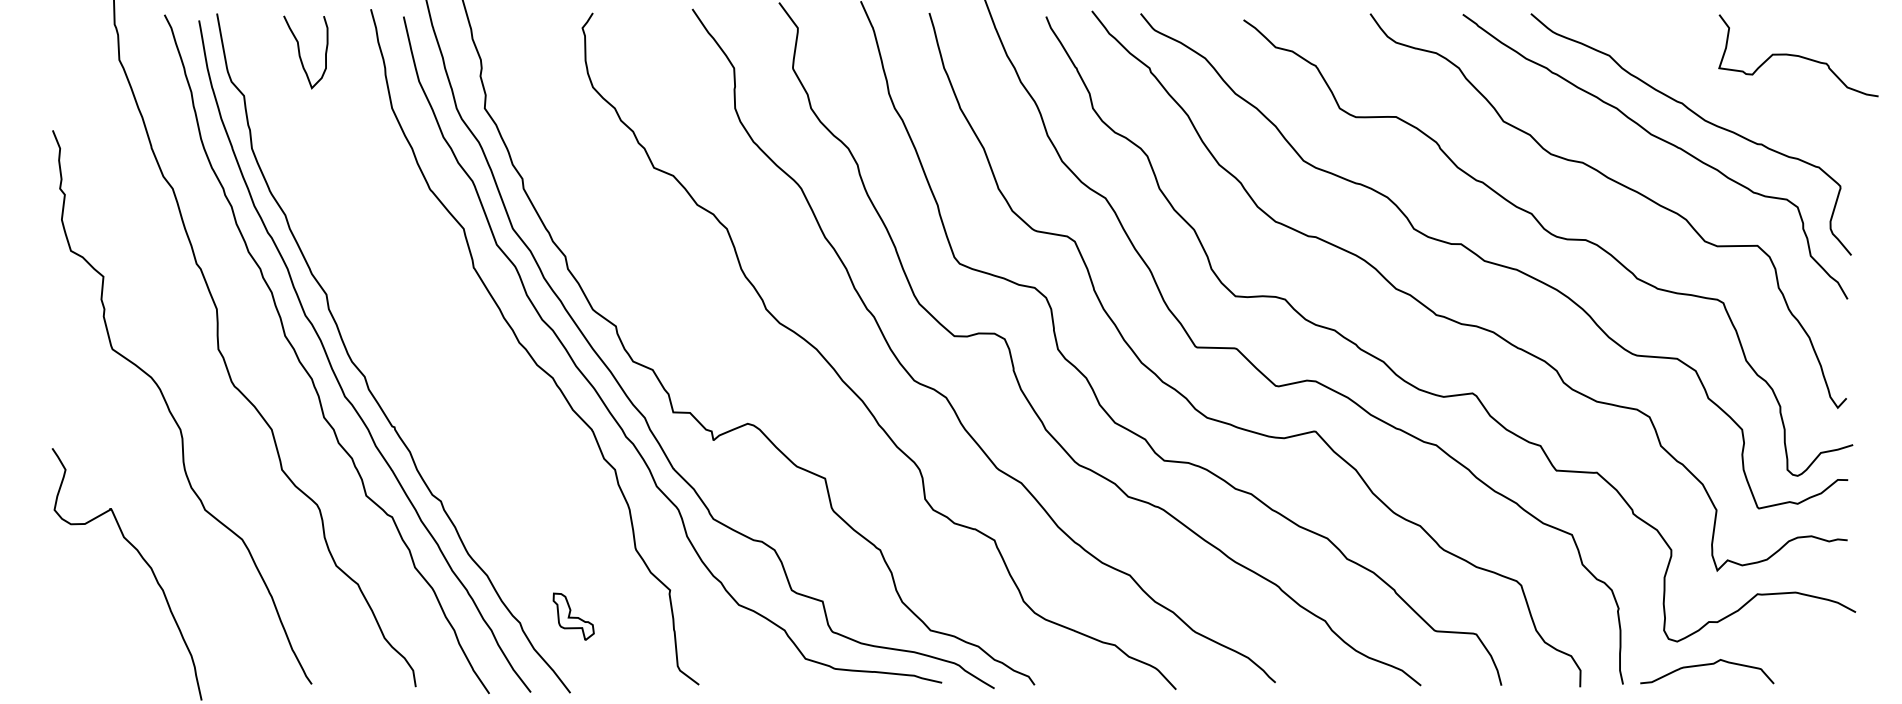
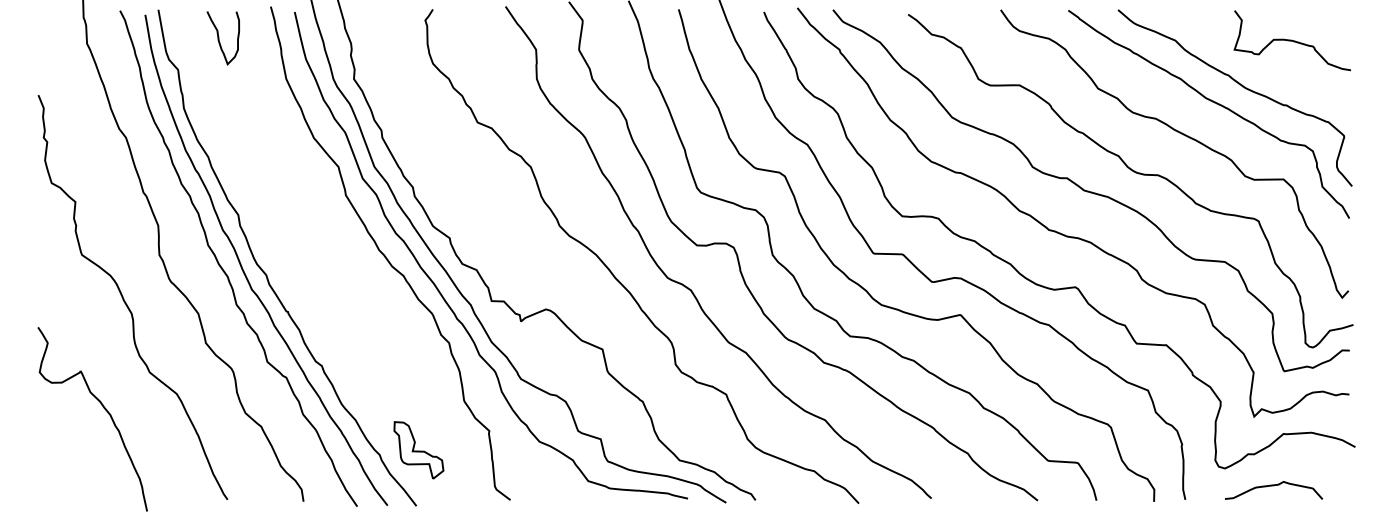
curve: (1797, 55) -> (1291, 40), moved
part: (573, 616) -> (418, 450), size x1.67
curve: (1708, 666) -> (1274, 486), moved

